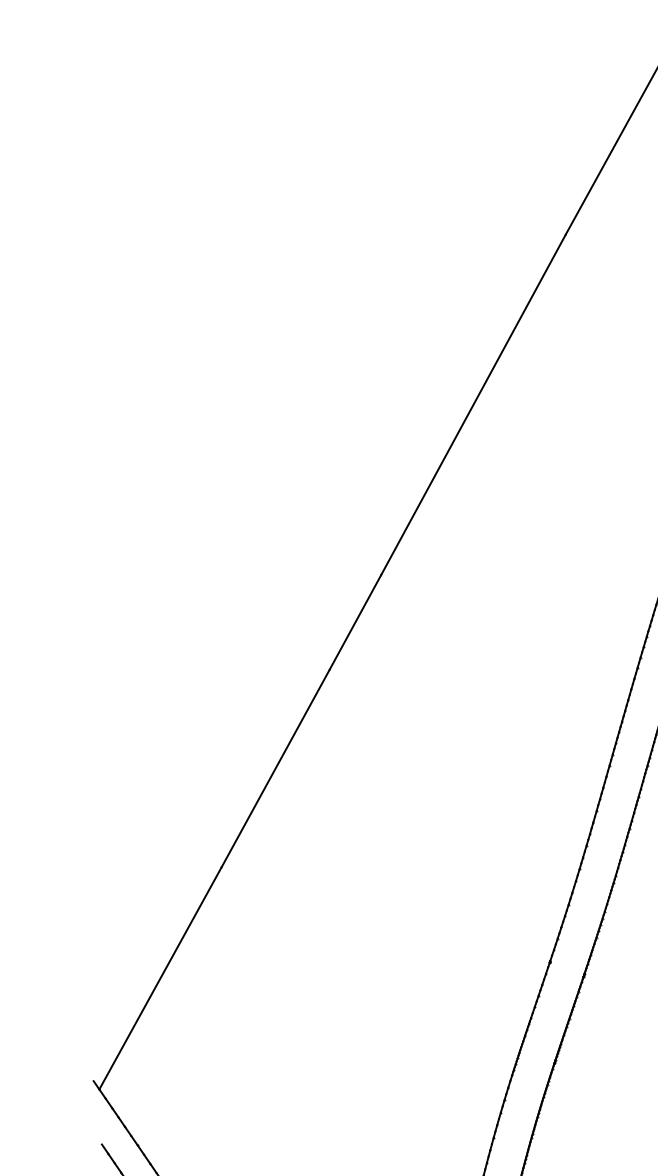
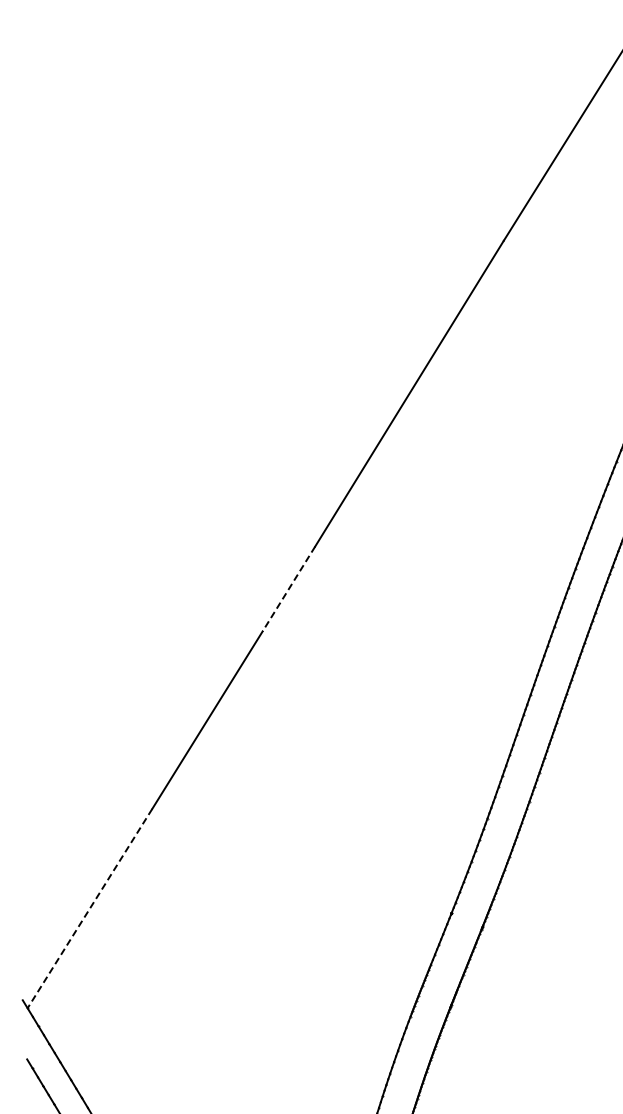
line: (355, 622) -> (288, 589), solid -> dashed
line: (159, 978) -> (89, 908), solid -> dashed

